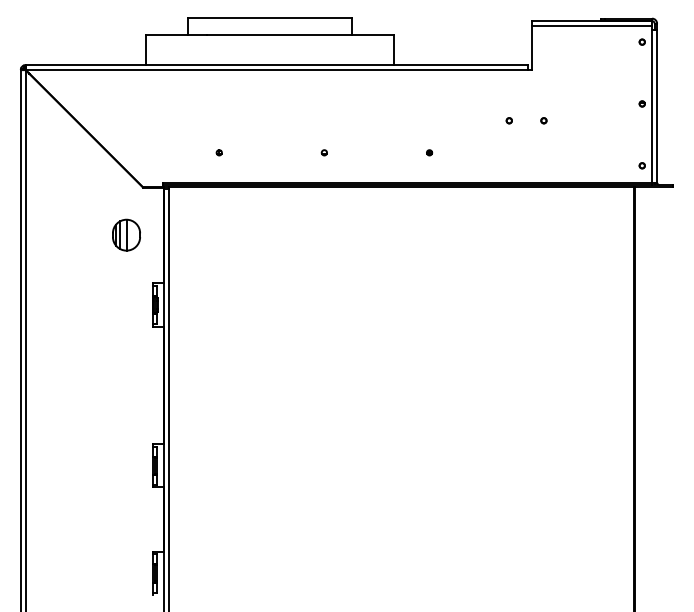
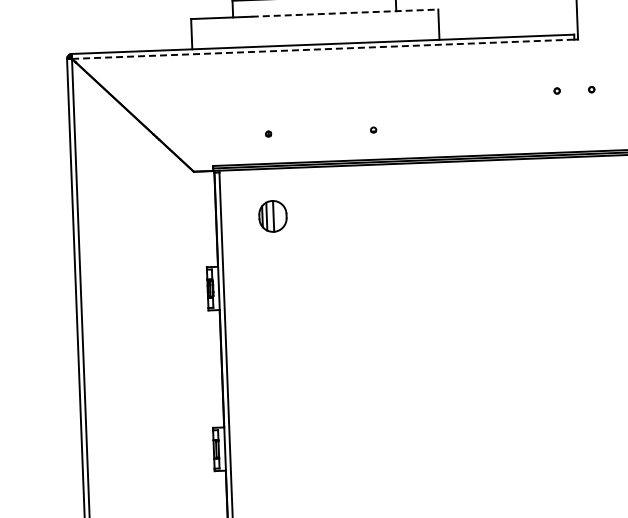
line: (300, 34) -> (345, 12), solid -> dashed
line: (277, 70) -> (323, 49), solid -> dashed
part: (429, 152) -> (478, 125), removed
part: (126, 234) -> (272, 215), moved

